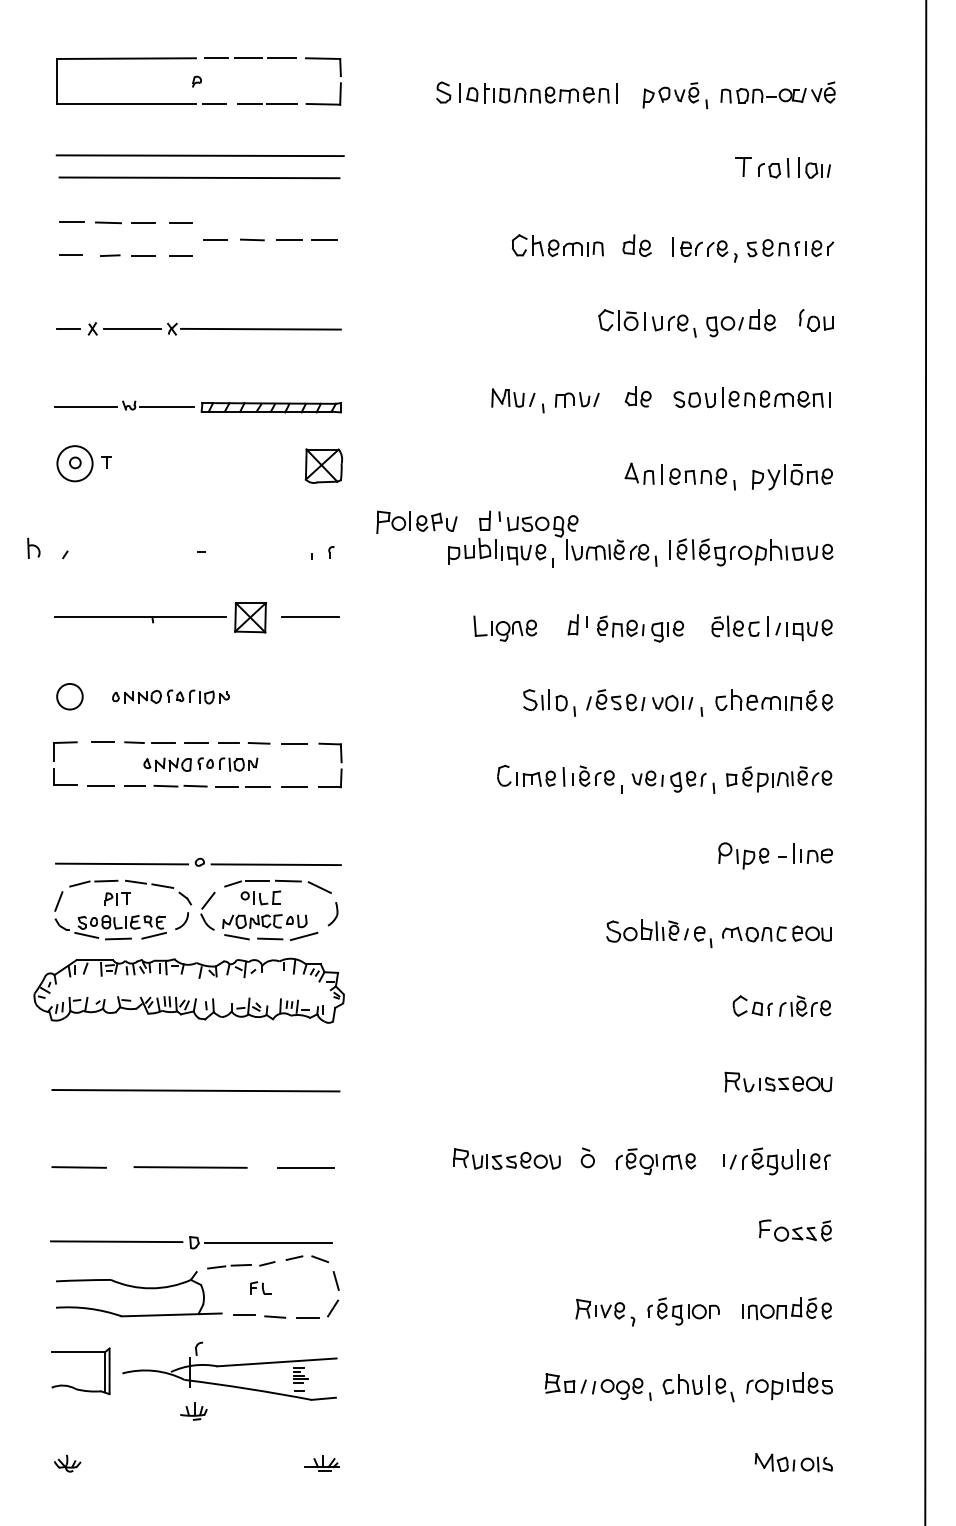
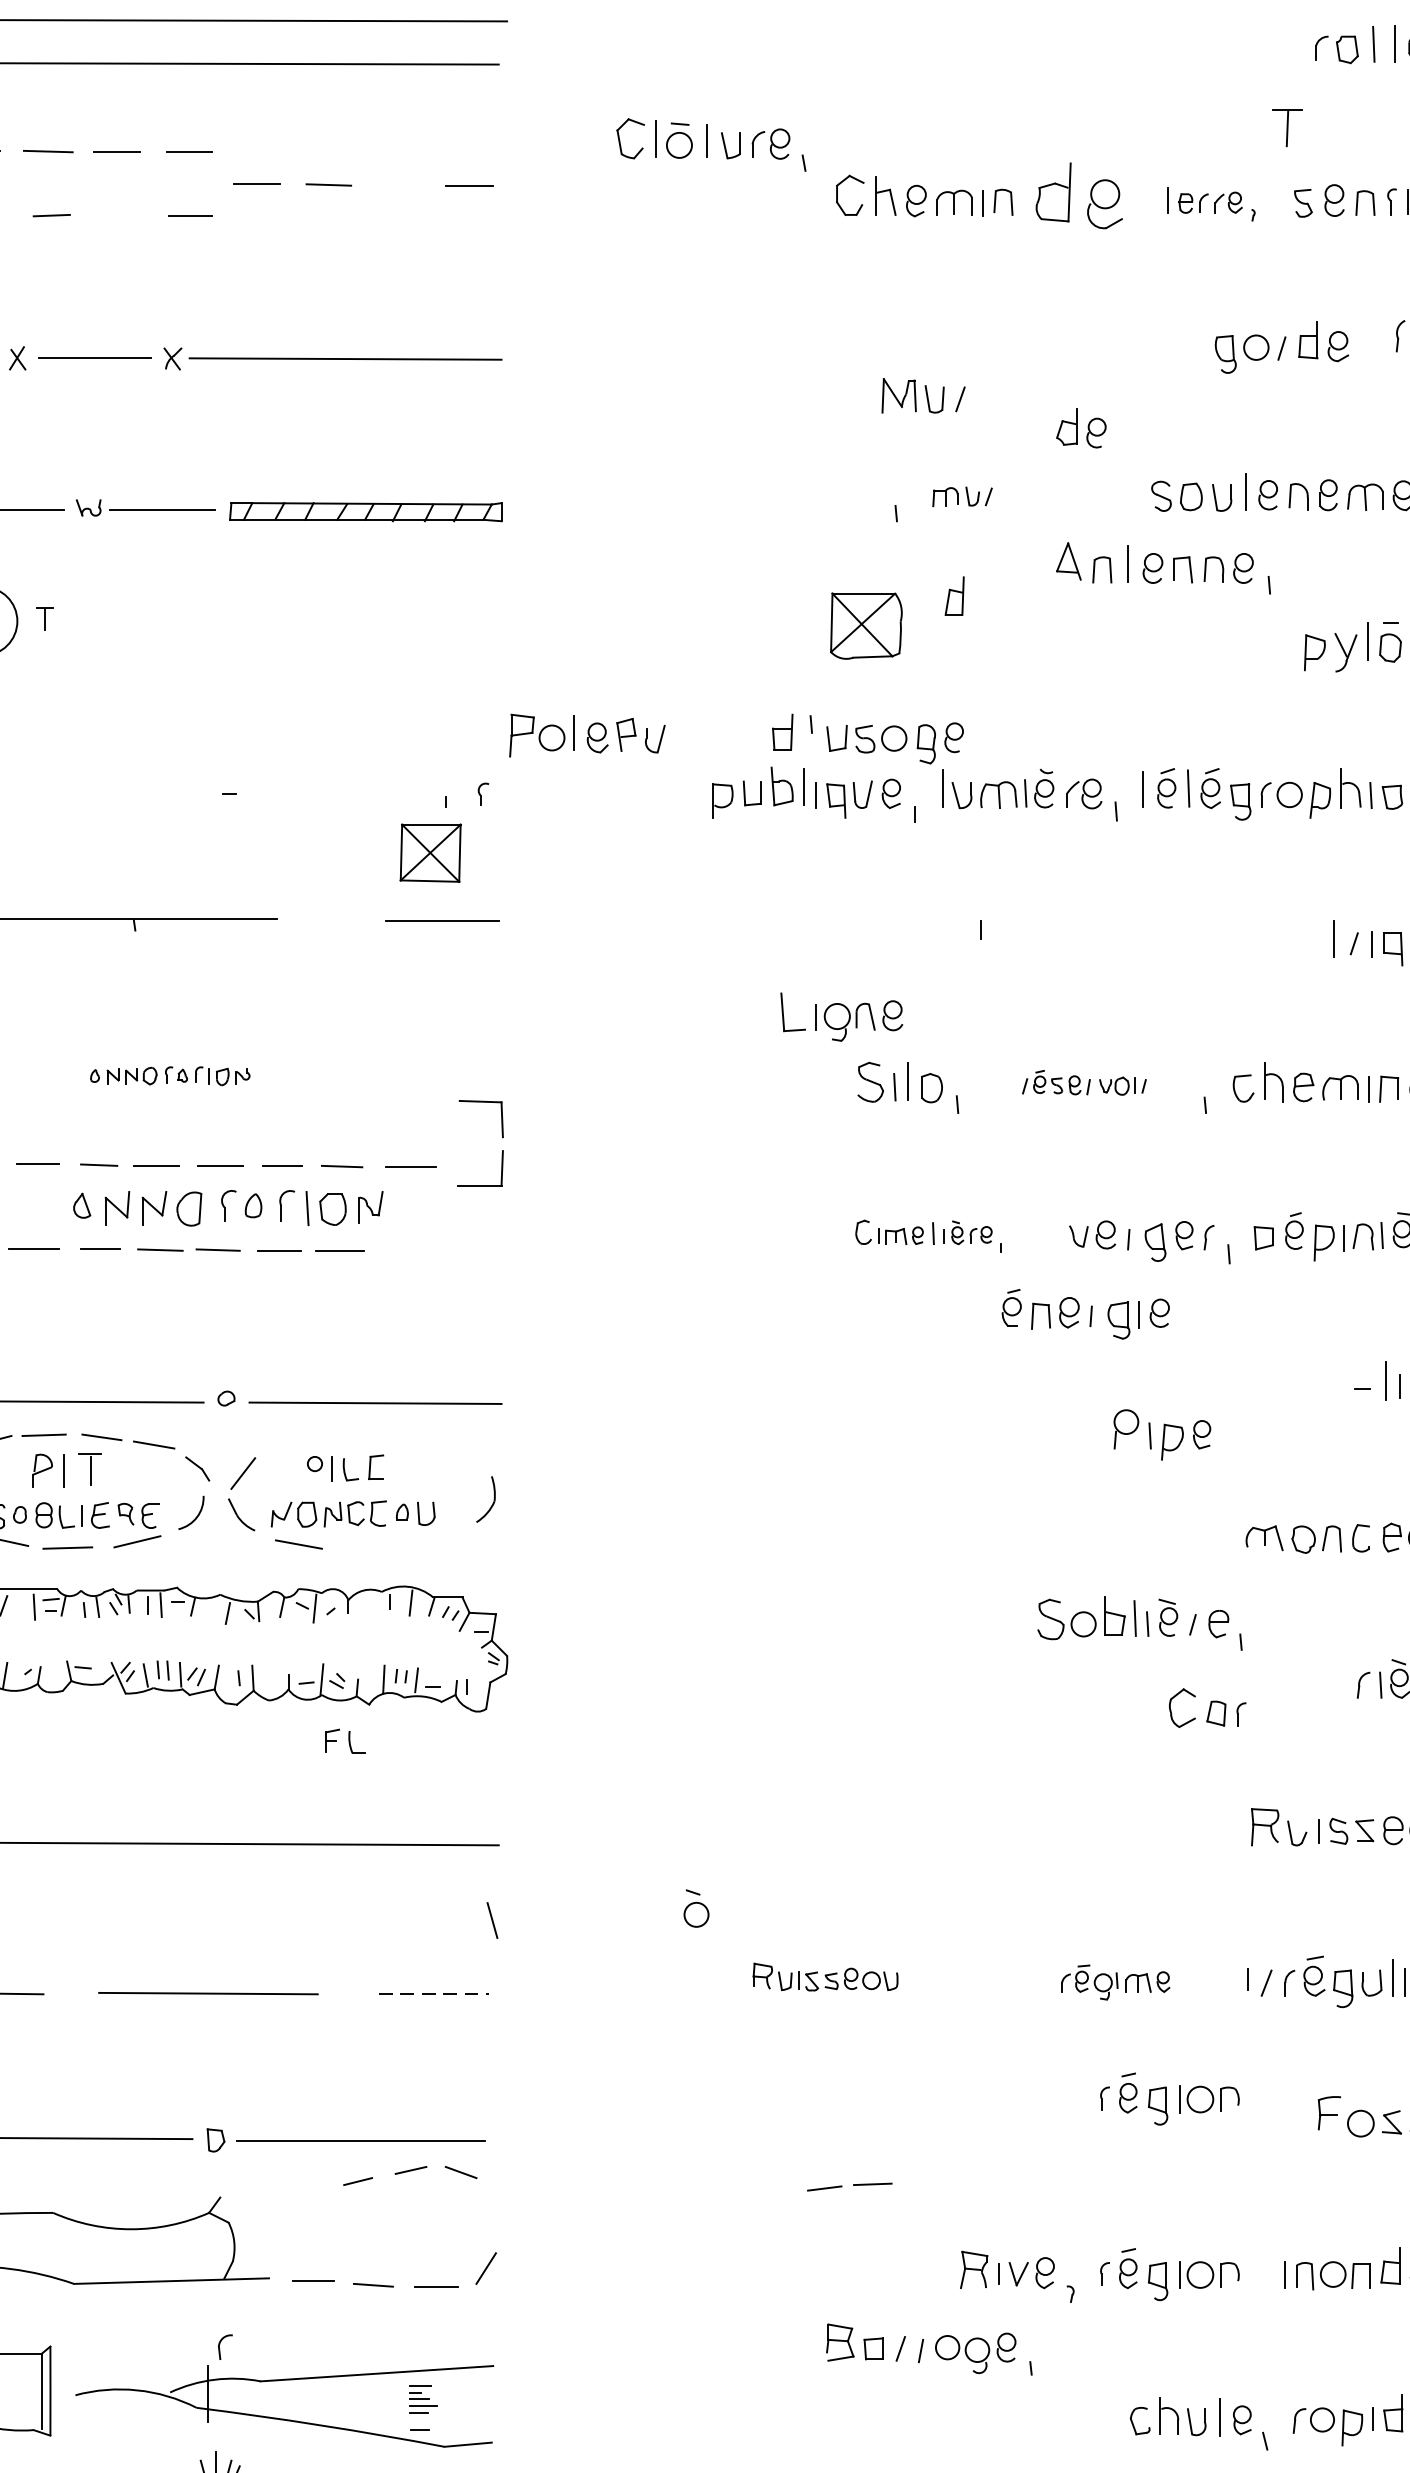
part: (743, 166) -> (1286, 127), moved
line: (289, 240) -> (401, 185), removed
part: (636, 245) -> (1077, 195), size x1.6
part: (704, 249) -> (1210, 203), size x0.7
line: (143, 255) -> (116, 215), removed
part: (647, 323) -> (711, 145), moved
part: (637, 396) -> (1079, 427), moved
part: (513, 397) -> (923, 394), moved
part: (577, 399) -> (962, 496), size x0.7
part: (323, 465) -> (865, 624), moved
part: (679, 476) -> (1161, 568), moved
part: (416, 521) -> (586, 733), moved
part: (250, 617) -> (430, 852), moved
part: (572, 624) -> (953, 595), moved
part: (735, 626) -> (1270, 938), removed
part: (505, 628) -> (841, 1016), moved
part: (640, 628) -> (1085, 1313), moved
part: (170, 696) -> (169, 1075), size x0.7
part: (639, 700) -> (1083, 1082), size x0.6
part: (340, 762) -> (500, 1137), moved
part: (200, 764) -> (227, 1207), size x1.4
part: (559, 778) -> (927, 1235), size x0.6
line: (294, 786) -> (411, 1250), removed
part: (743, 855) -> (1161, 1433), moved
part: (277, 886) -> (377, 1445), removed
part: (117, 898) -> (65, 1469), size x1.4
part: (659, 933) -> (1140, 1623), moved
line: (303, 936) -> (428, 1543), removed
line: (270, 938) -> (364, 1547), removed
part: (752, 1005) -> (1206, 1706), moved
part: (587, 1157) -> (695, 1907), moved
part: (506, 1158) -> (824, 1976), size x0.7
part: (655, 1161) -> (1114, 1981), size x0.7
line: (306, 1167) -> (434, 1993), solid -> dashed
part: (683, 1221) -> (1169, 2098), added
part: (229, 1266) -> (849, 2186), moved
line: (335, 1280) -> (490, 1919), moved
part: (260, 1287) -> (344, 1740), moved
part: (597, 1386) -> (927, 2348), moved

